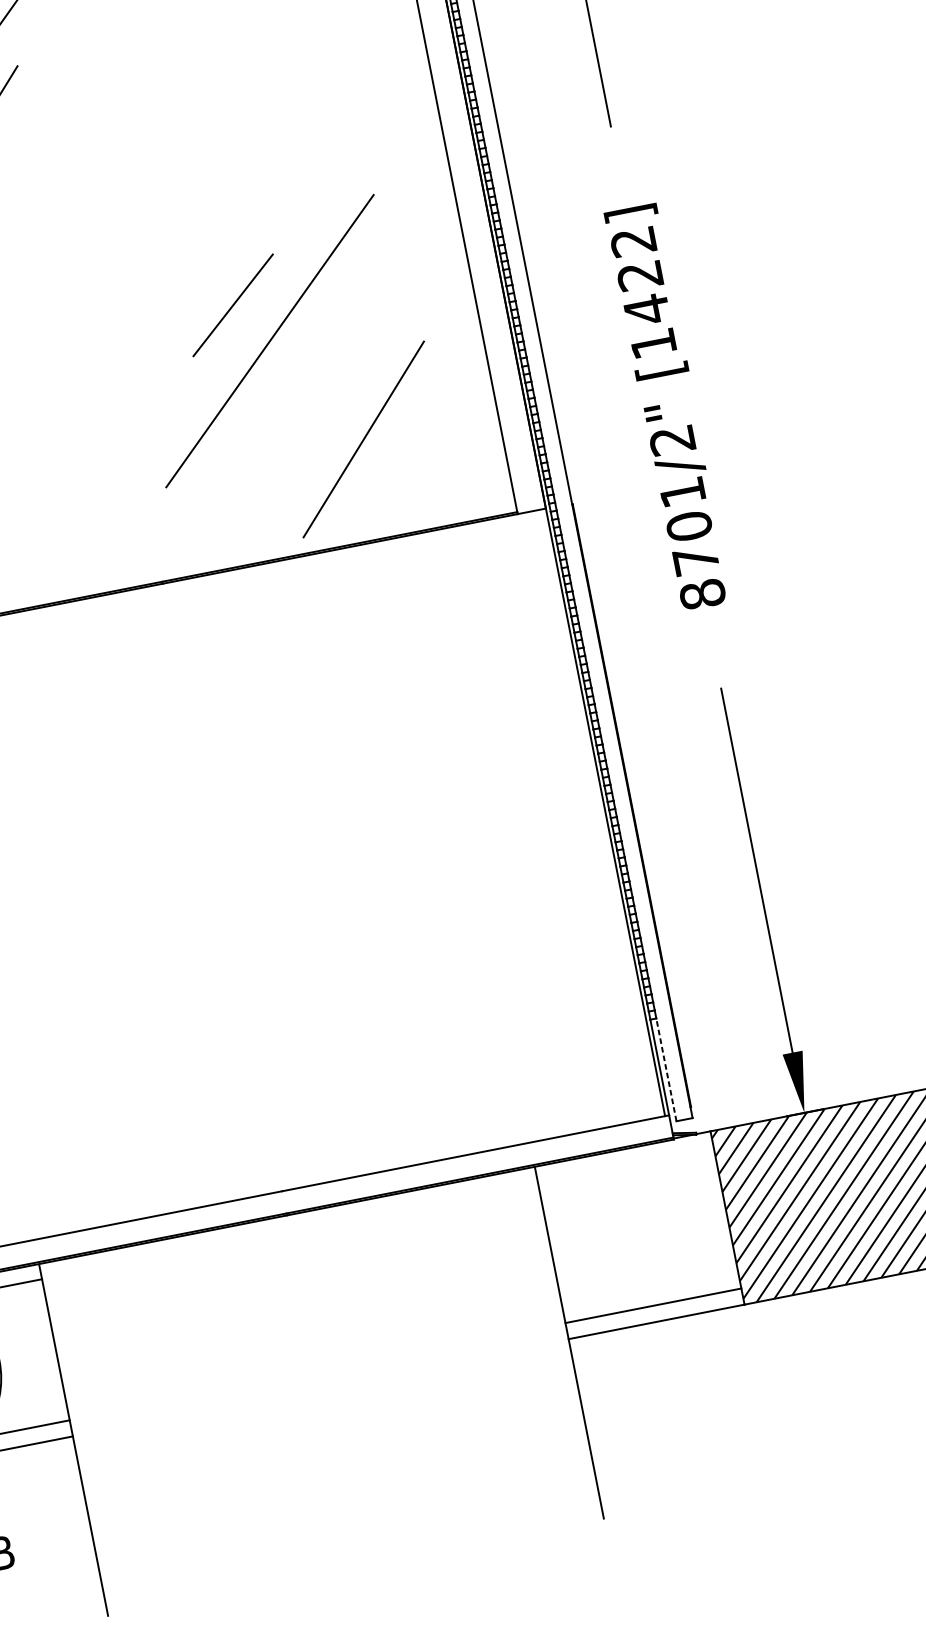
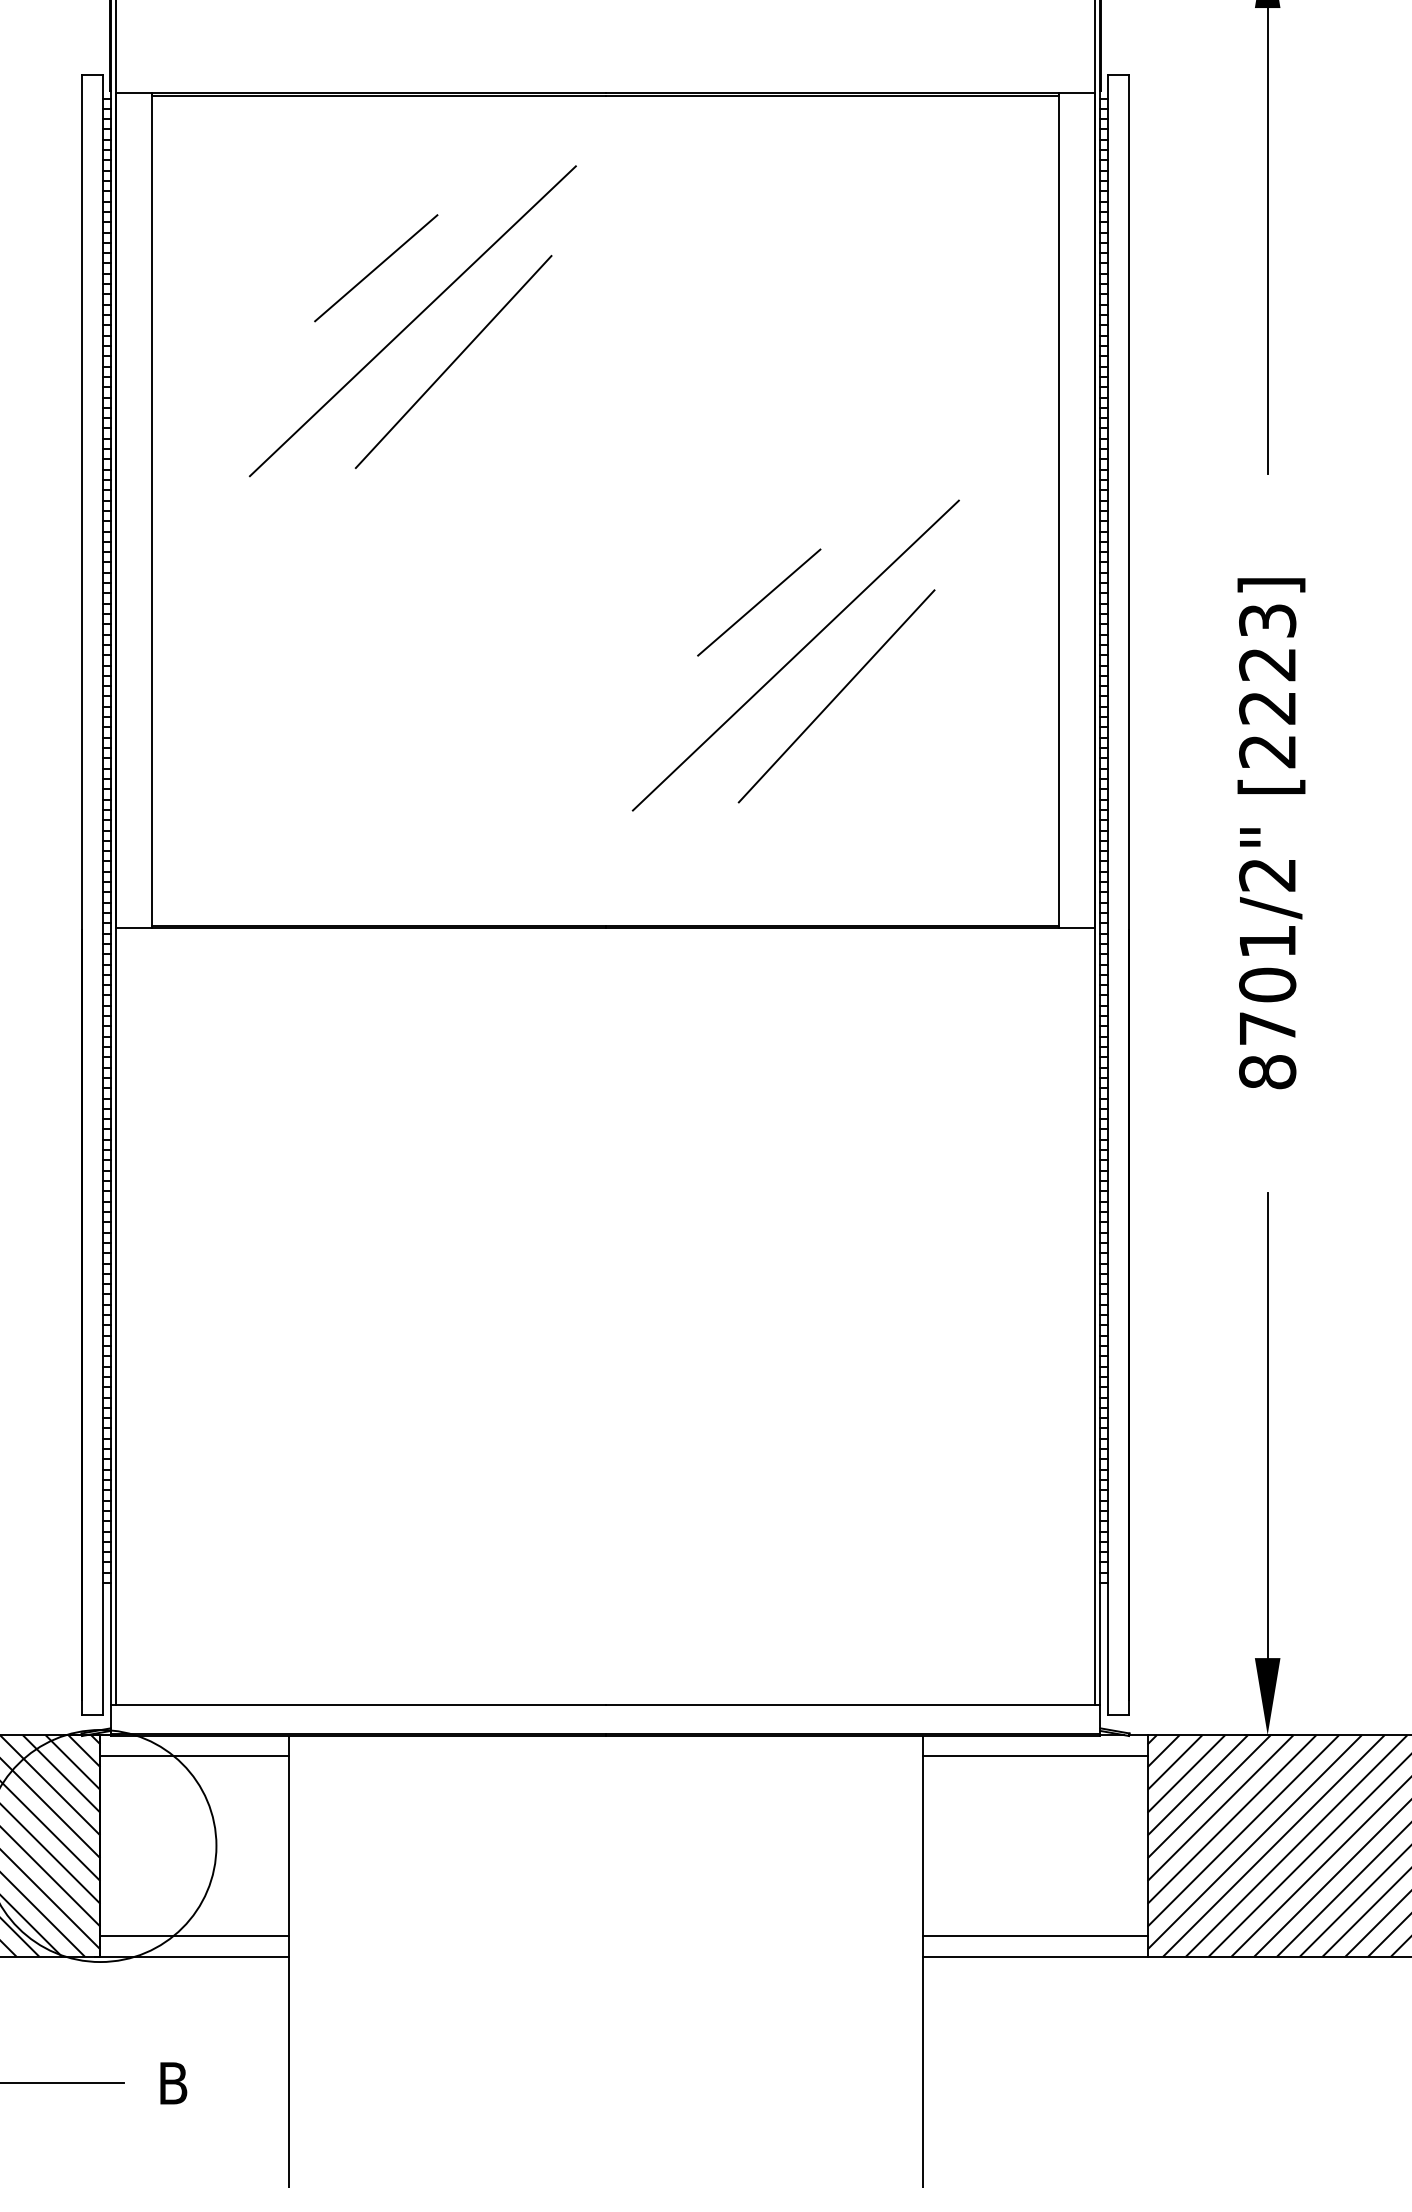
text: (643, 292) -> (1267, 686), [1422] -> [2223]
line: (363, 439) -> (836, 696), moved
line: (666, 1069) -> (1108, 1648), dashed -> solid
line: (625, 1164) -> (1034, 1755), added

